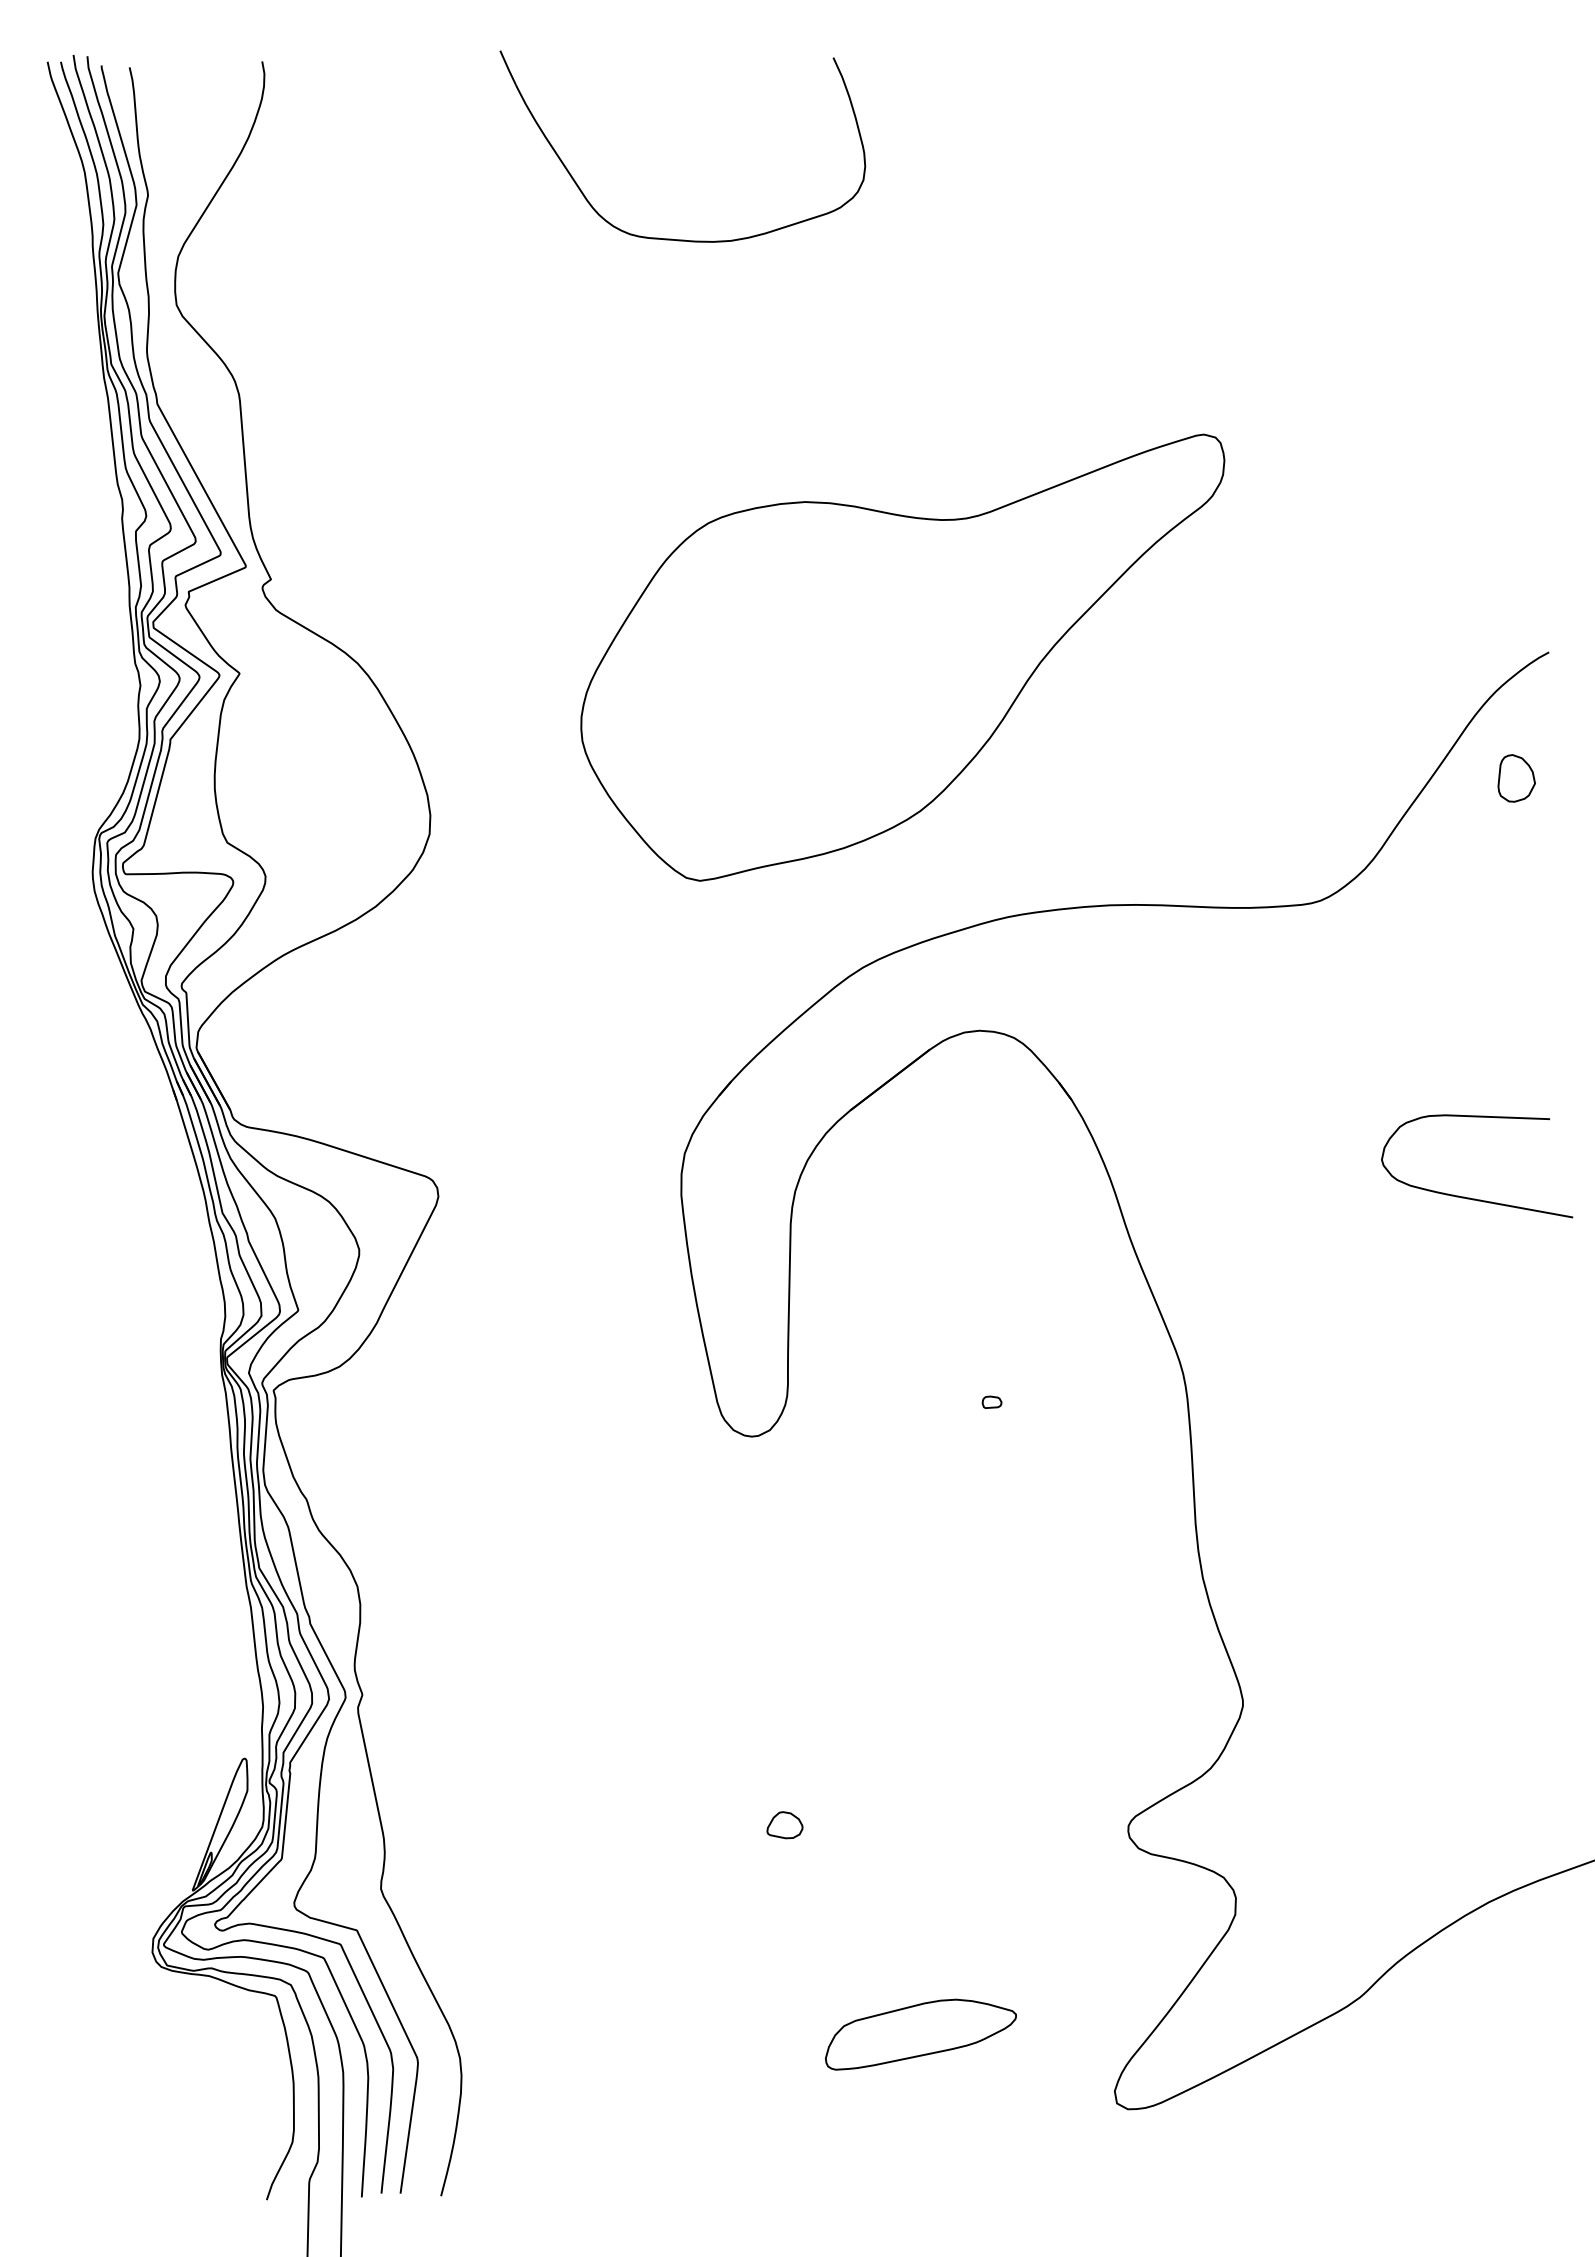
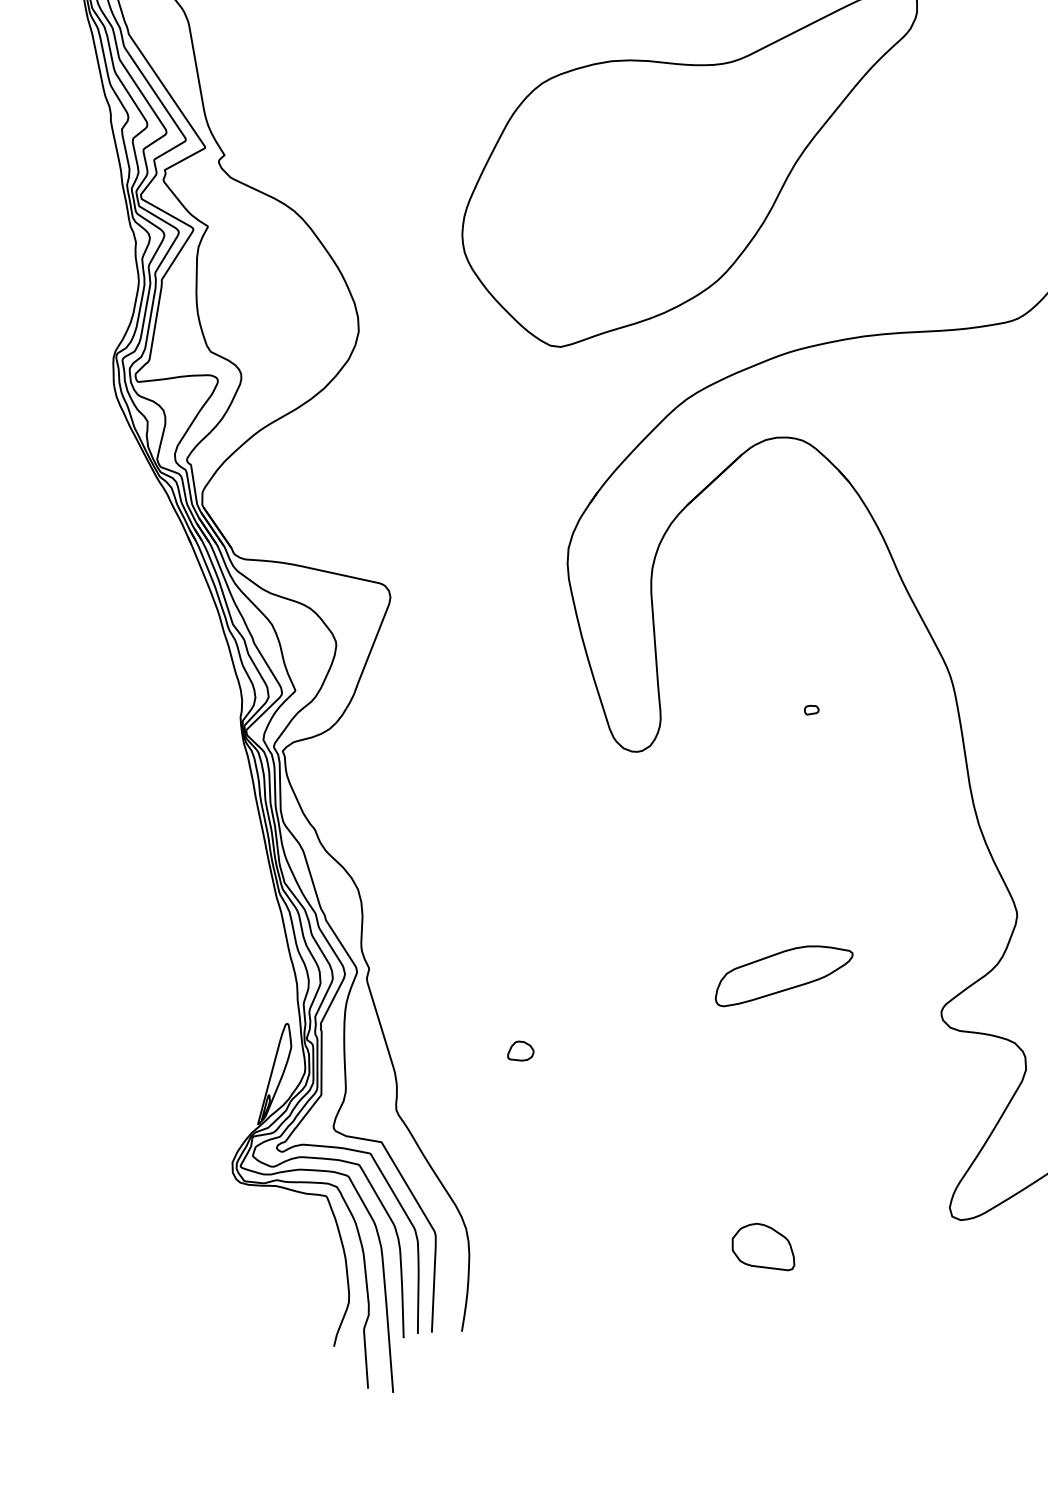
part: (784, 1825) -> (520, 1051), moved
part: (920, 2034) -> (783, 974), moved
part: (857, 2121) -> (762, 1247), added

